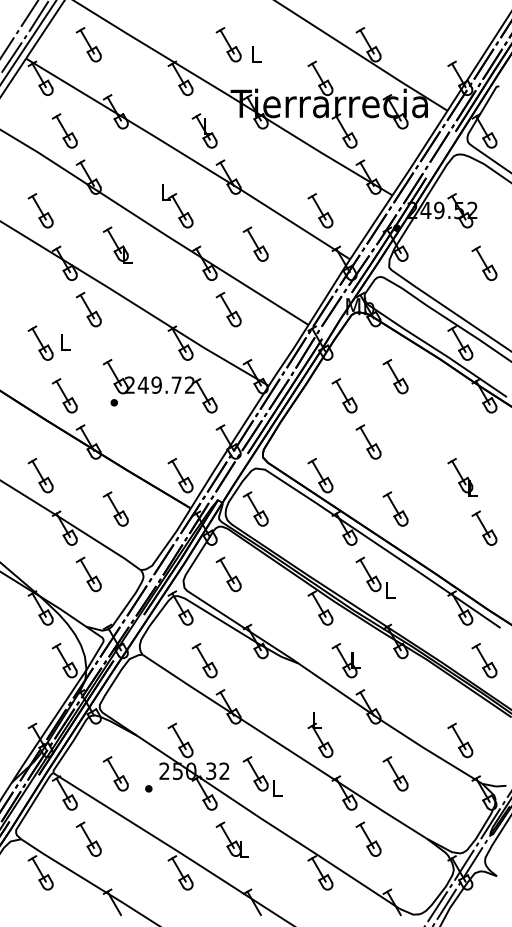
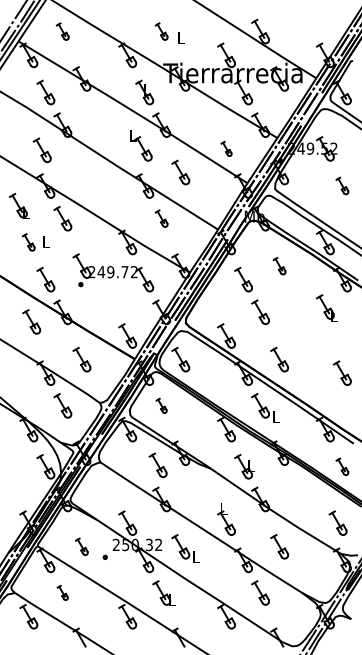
part: (88, 44) -> (62, 31), size x0.7
part: (228, 44) -> (161, 31), size x0.7
part: (177, 206) -> (141, 145), moved
part: (40, 210) -> (42, 150), moved
part: (320, 210) -> (226, 148), size x0.6
part: (117, 244) -> (19, 205), moved
part: (484, 262) -> (342, 185), size x0.7
part: (228, 309) -> (161, 218), size x0.7
part: (40, 342) -> (28, 242), size x0.7
part: (395, 376) -> (279, 266), size x0.7
part: (40, 475) -> (31, 321), moved
part: (462, 477) -> (326, 308), moved
part: (228, 574) -> (161, 405), size x0.6
part: (204, 660) -> (158, 465), moved
part: (484, 660) -> (342, 466), size x0.7
part: (460, 740) -> (338, 523), moved
part: (115, 773) -> (81, 546), size x0.7
part: (88, 838) -> (62, 592), size x0.6

